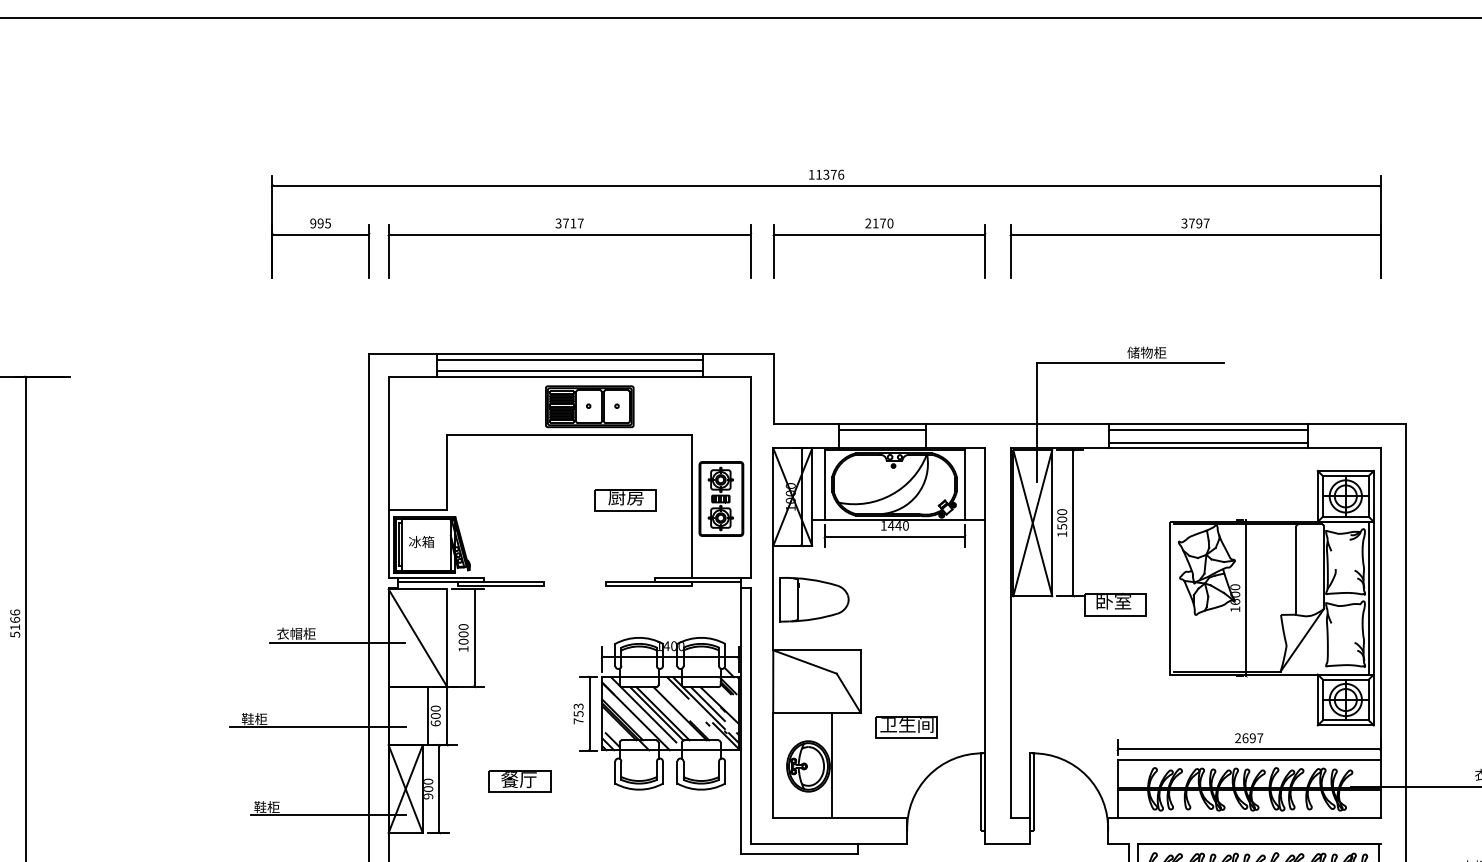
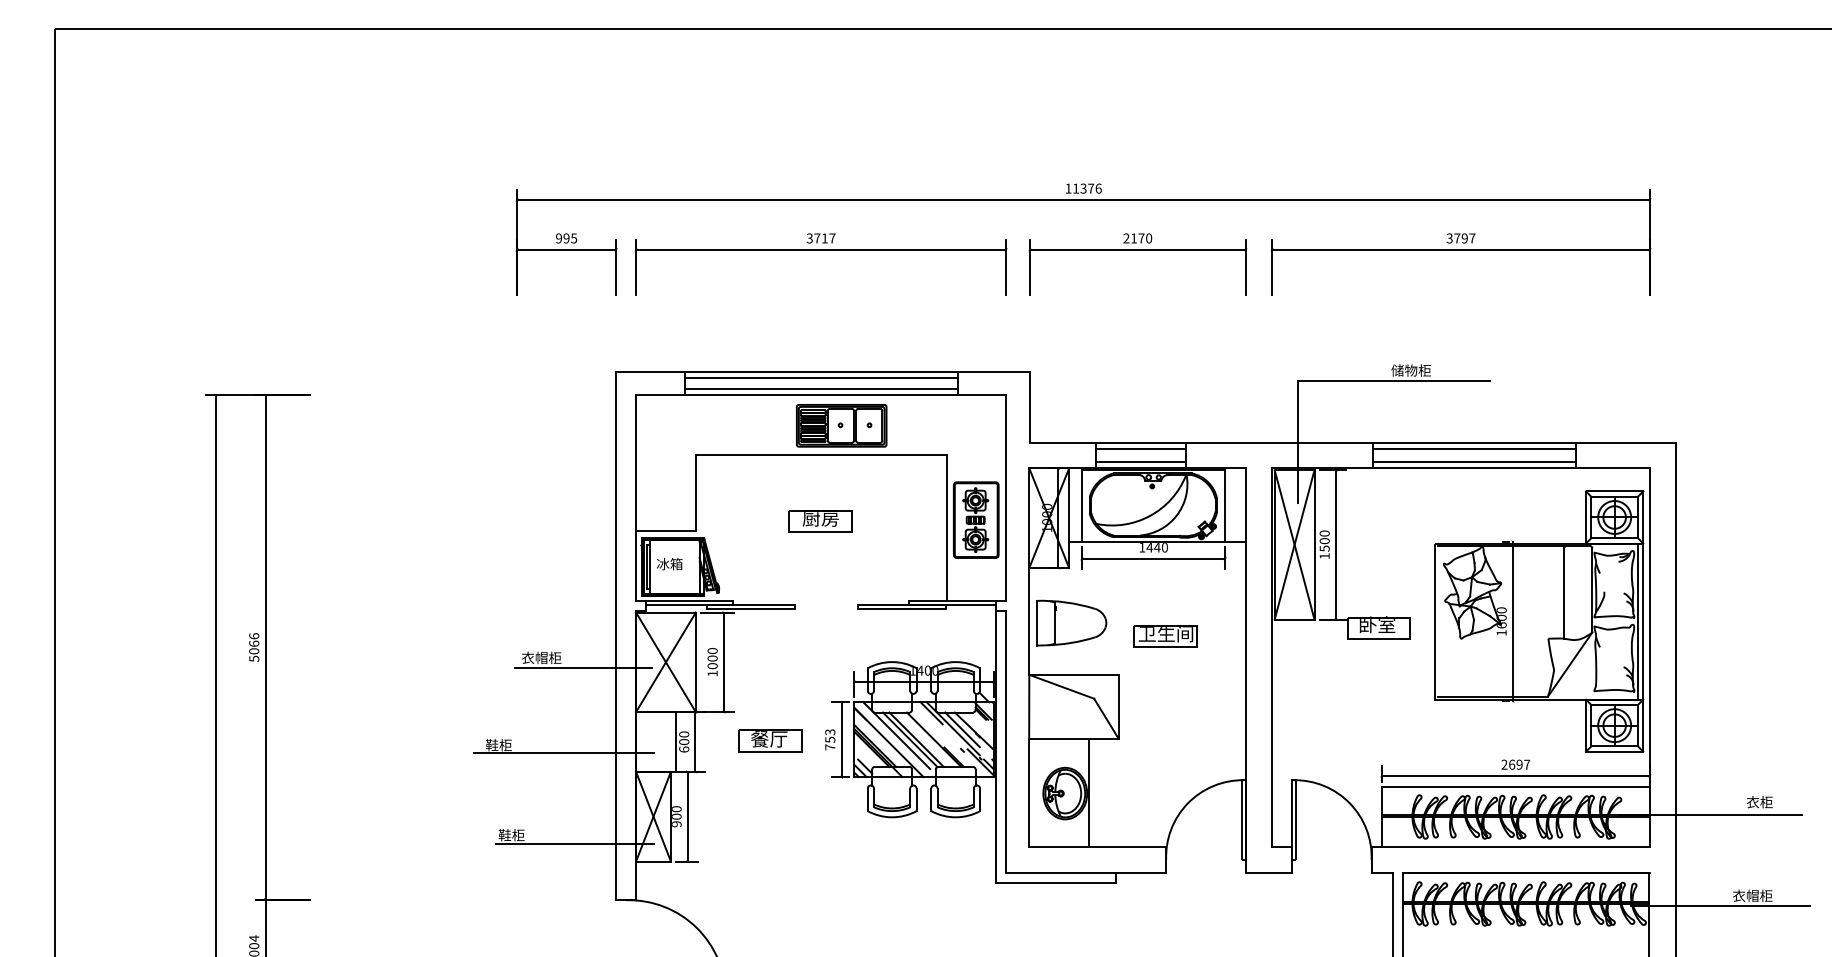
line: (882, 442) -> (1140, 462), added
part: (625, 500) -> (820, 521), moved
text: (15, 627) -> (254, 651), 5166 -> 5066
line: (417, 638) -> (665, 662), added
part: (906, 727) -> (1165, 636), moved
part: (520, 781) -> (770, 740), moved

